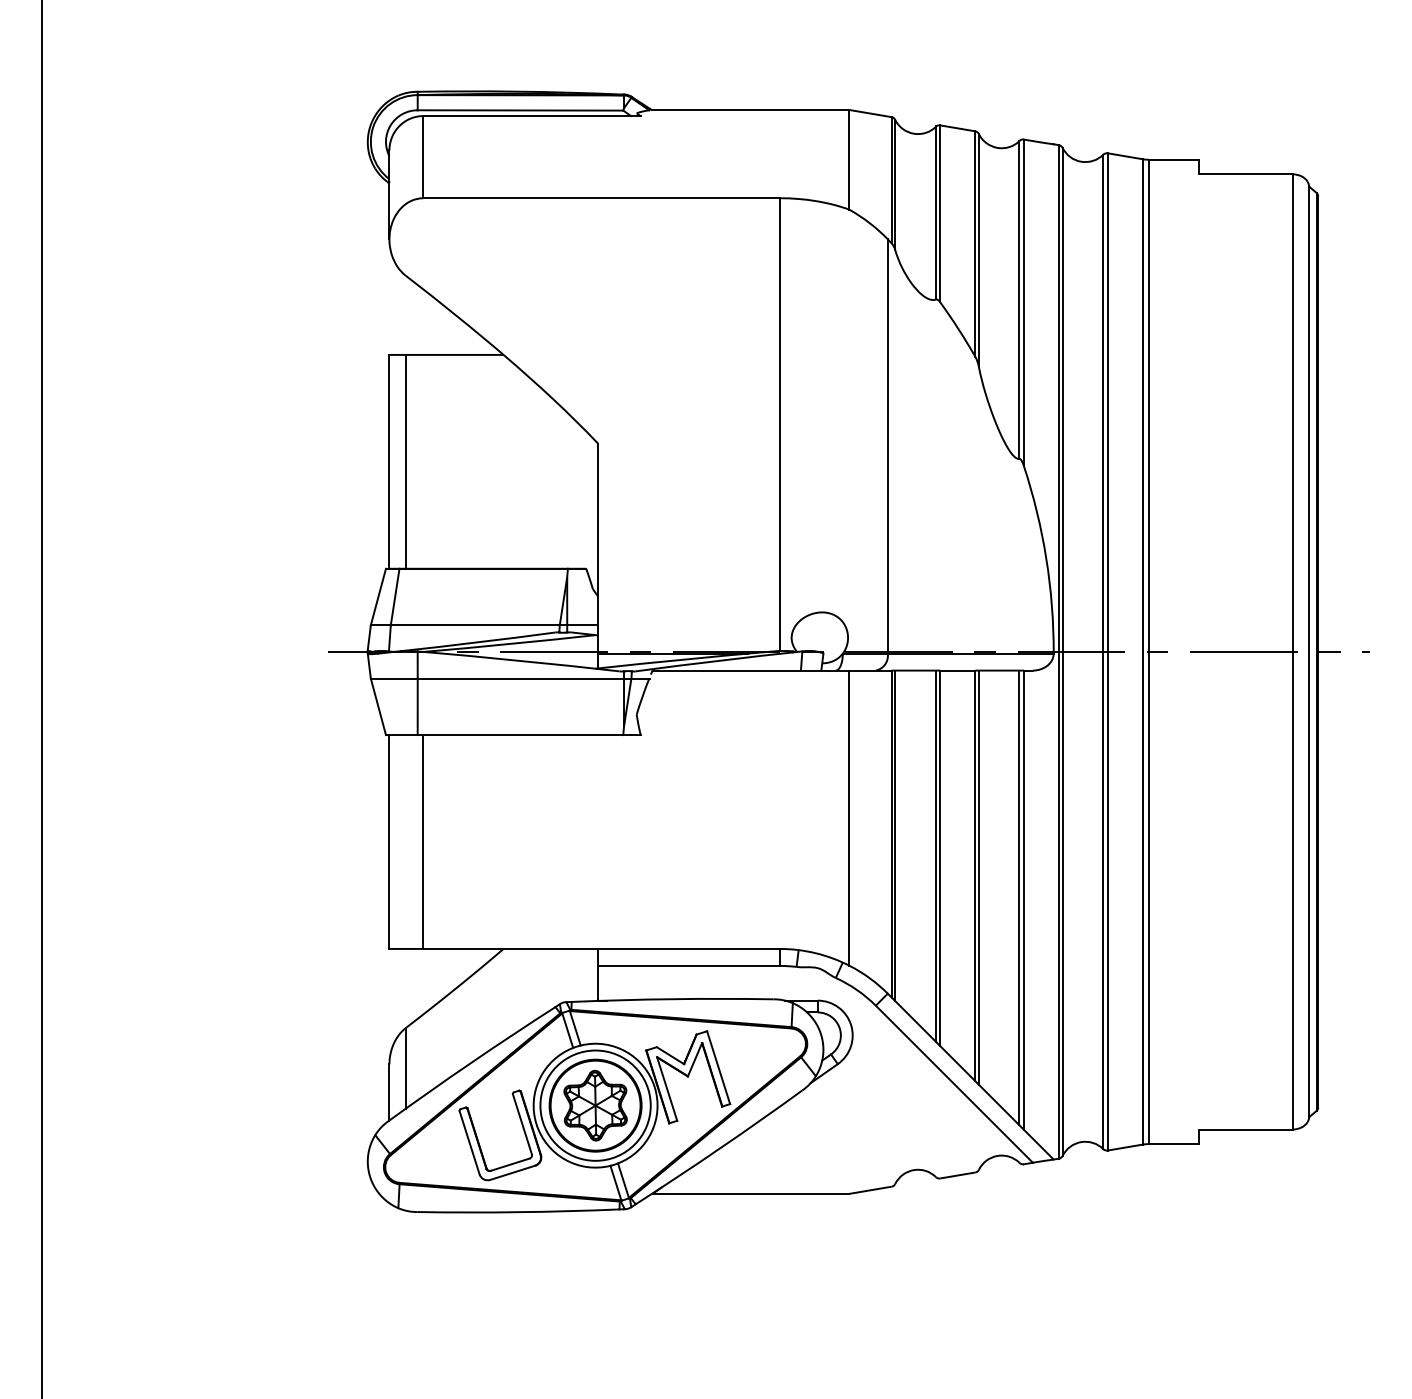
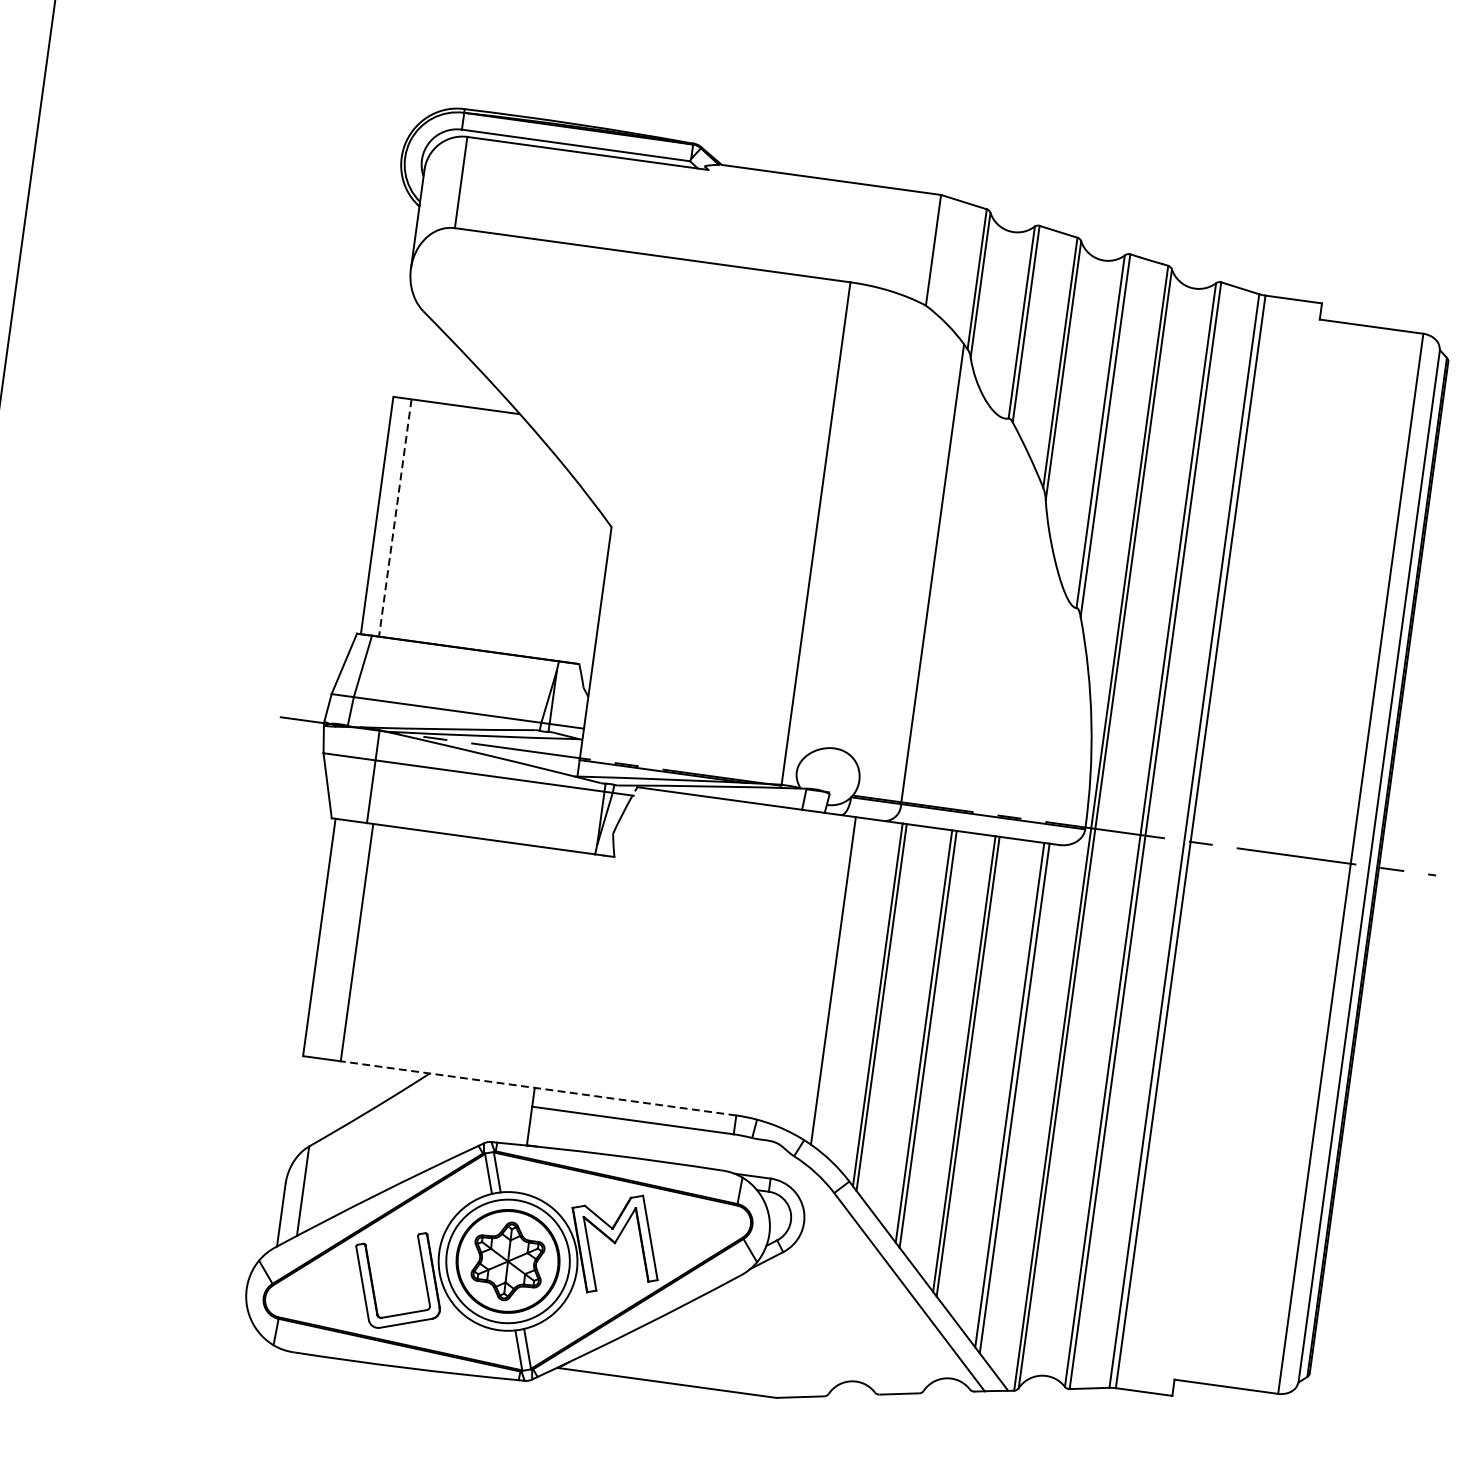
line: (405, 461) -> (395, 517), solid -> dashed
line: (601, 948) -> (538, 1087), solid -> dashed

